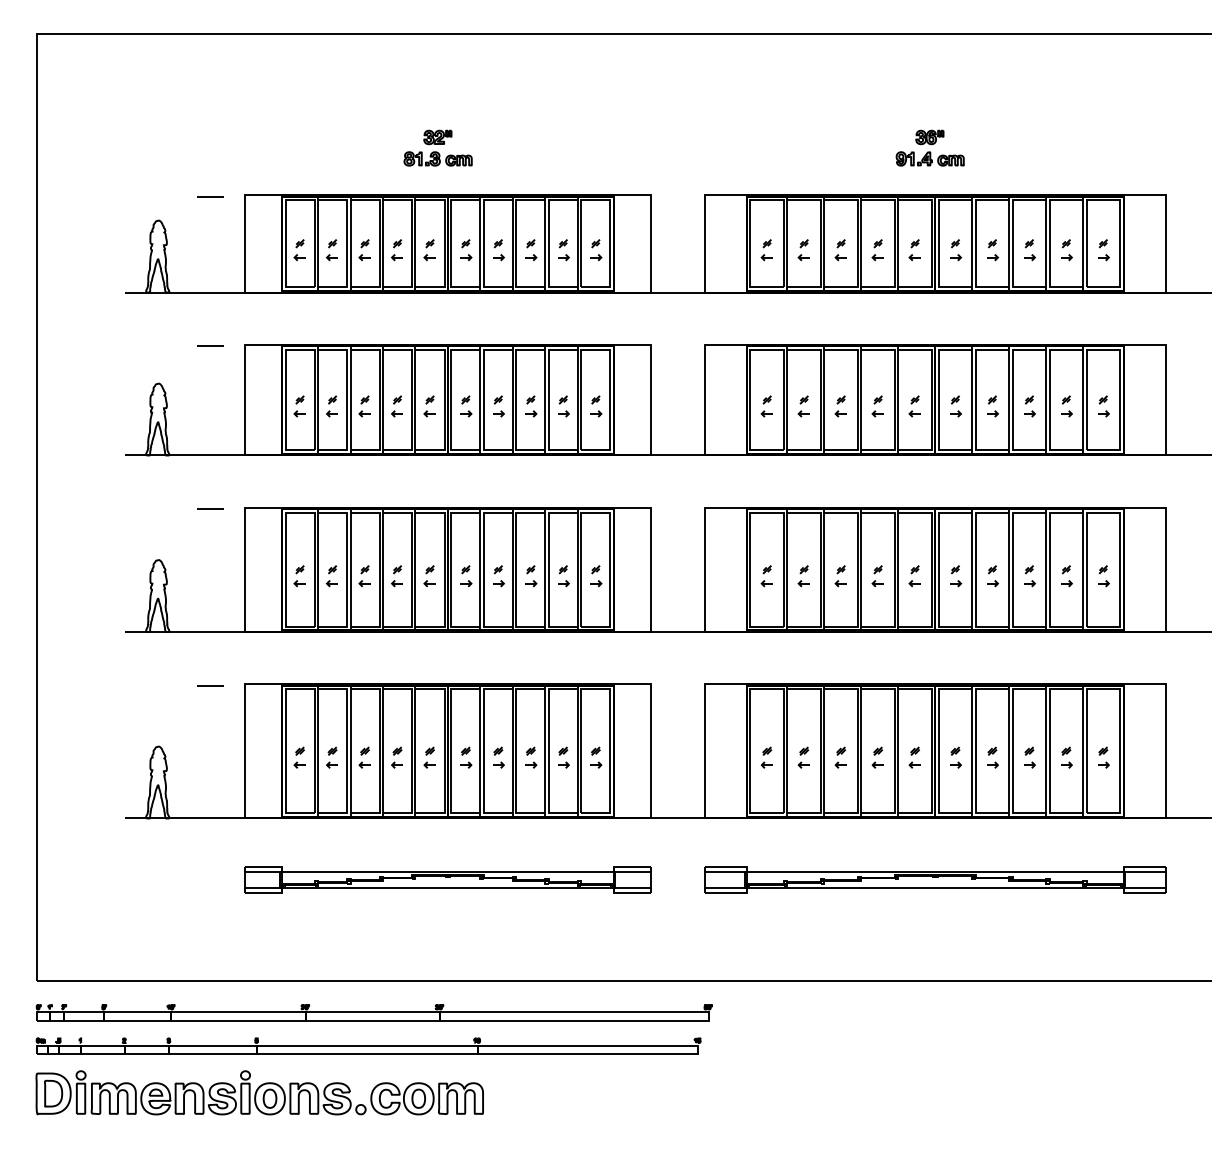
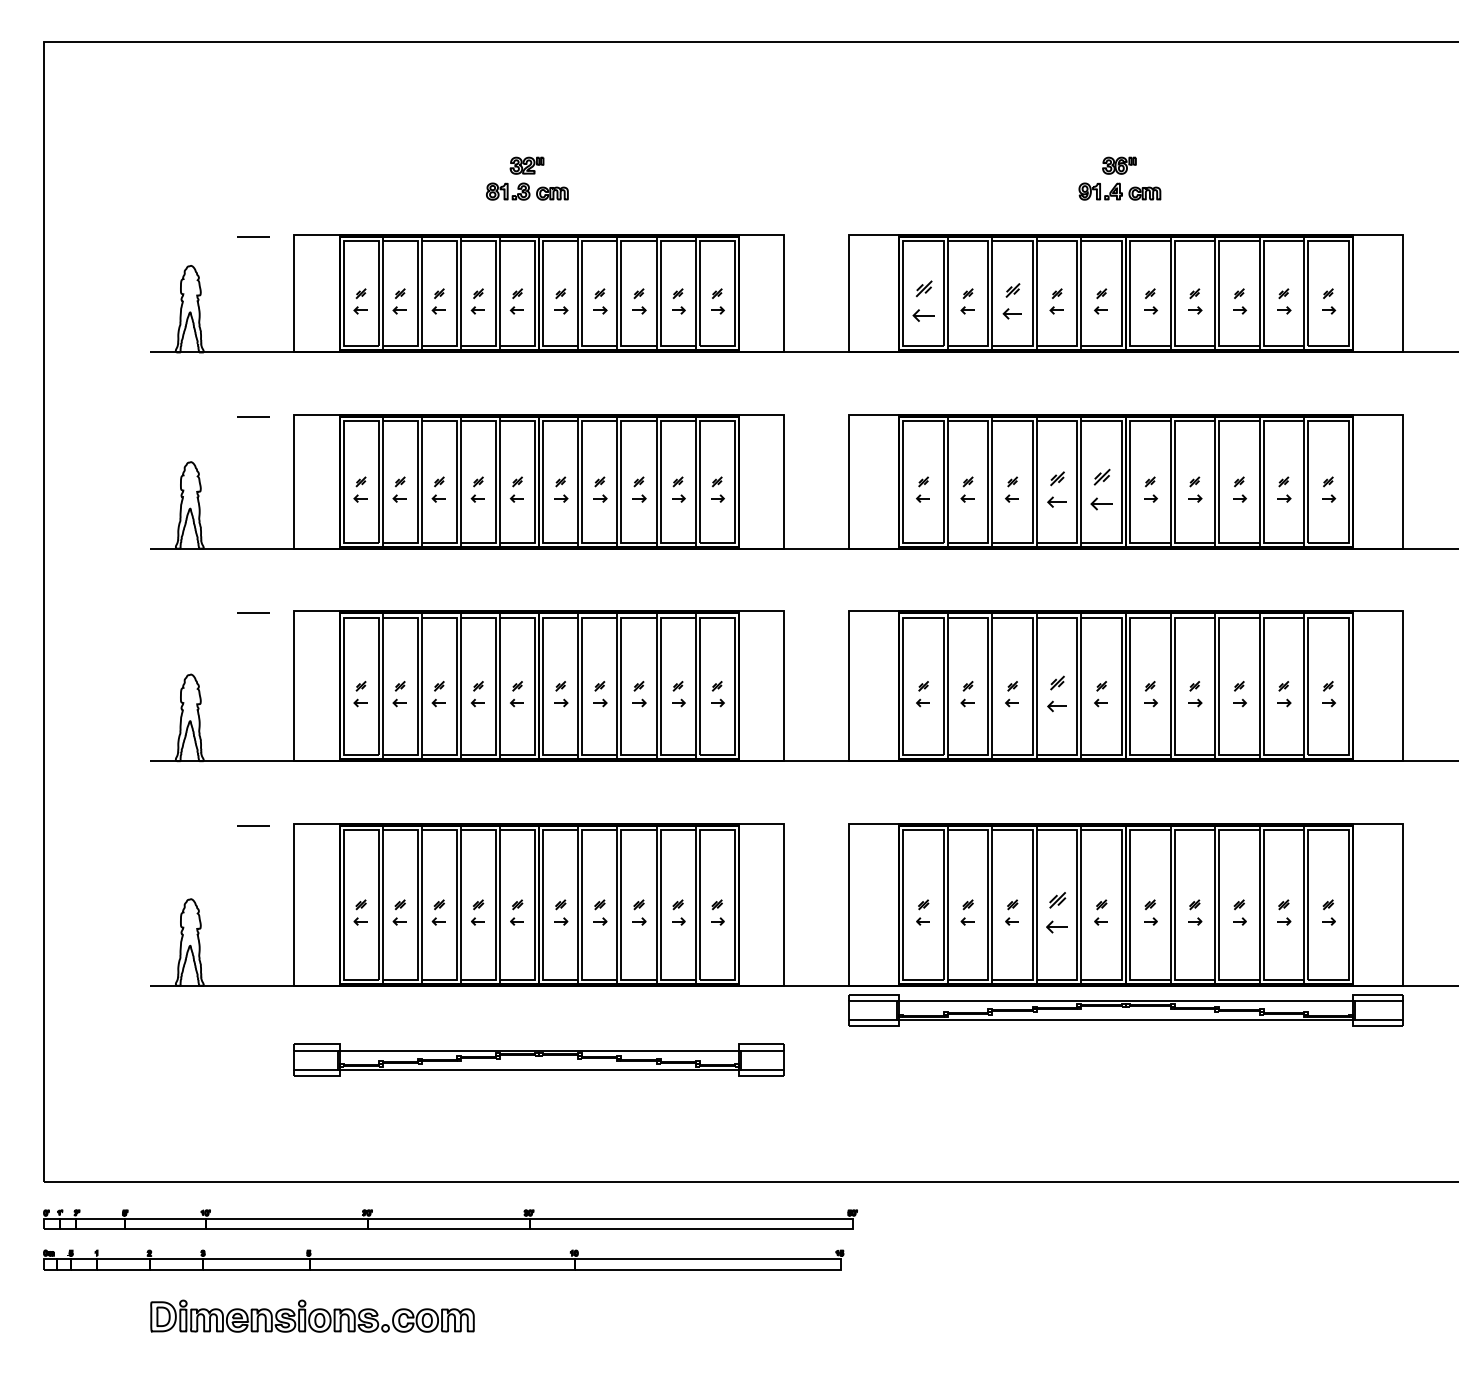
part: (766, 250) -> (922, 301), size x1.6
part: (840, 250) -> (1011, 301), size x1.4
part: (877, 406) -> (1056, 489), size x1.4
part: (914, 406) -> (1100, 489), size x1.6
part: (877, 576) -> (1056, 694), size x1.4
part: (877, 757) -> (1056, 912), size x1.6
part: (935, 879) -> (1126, 1009), moved
part: (259, 1092) -> (312, 1315), size x0.6

